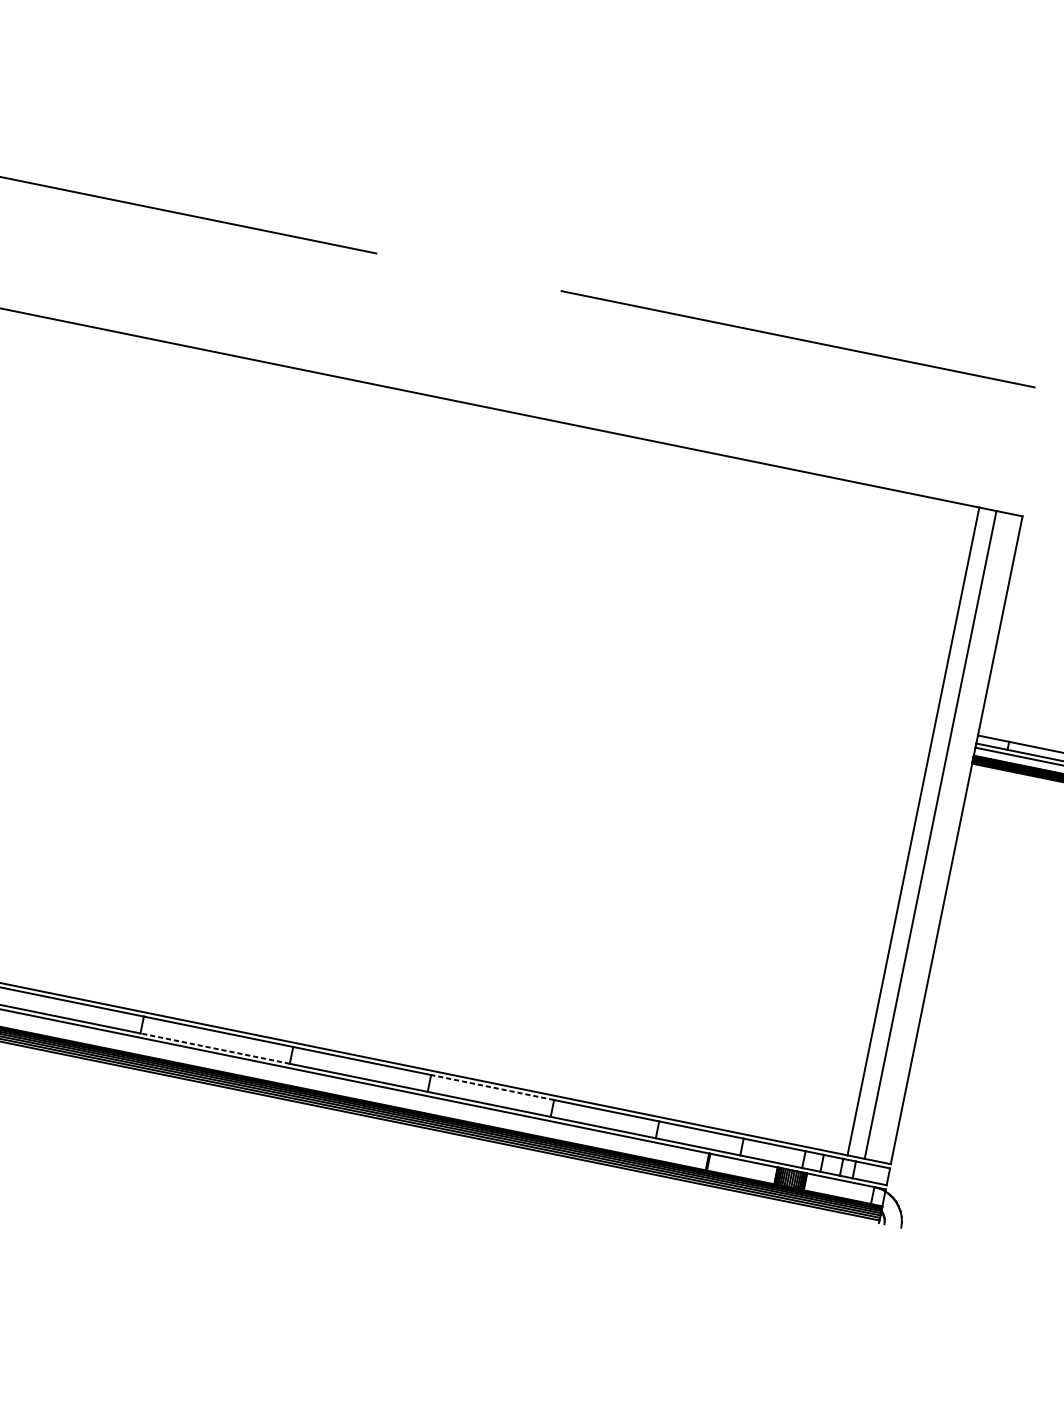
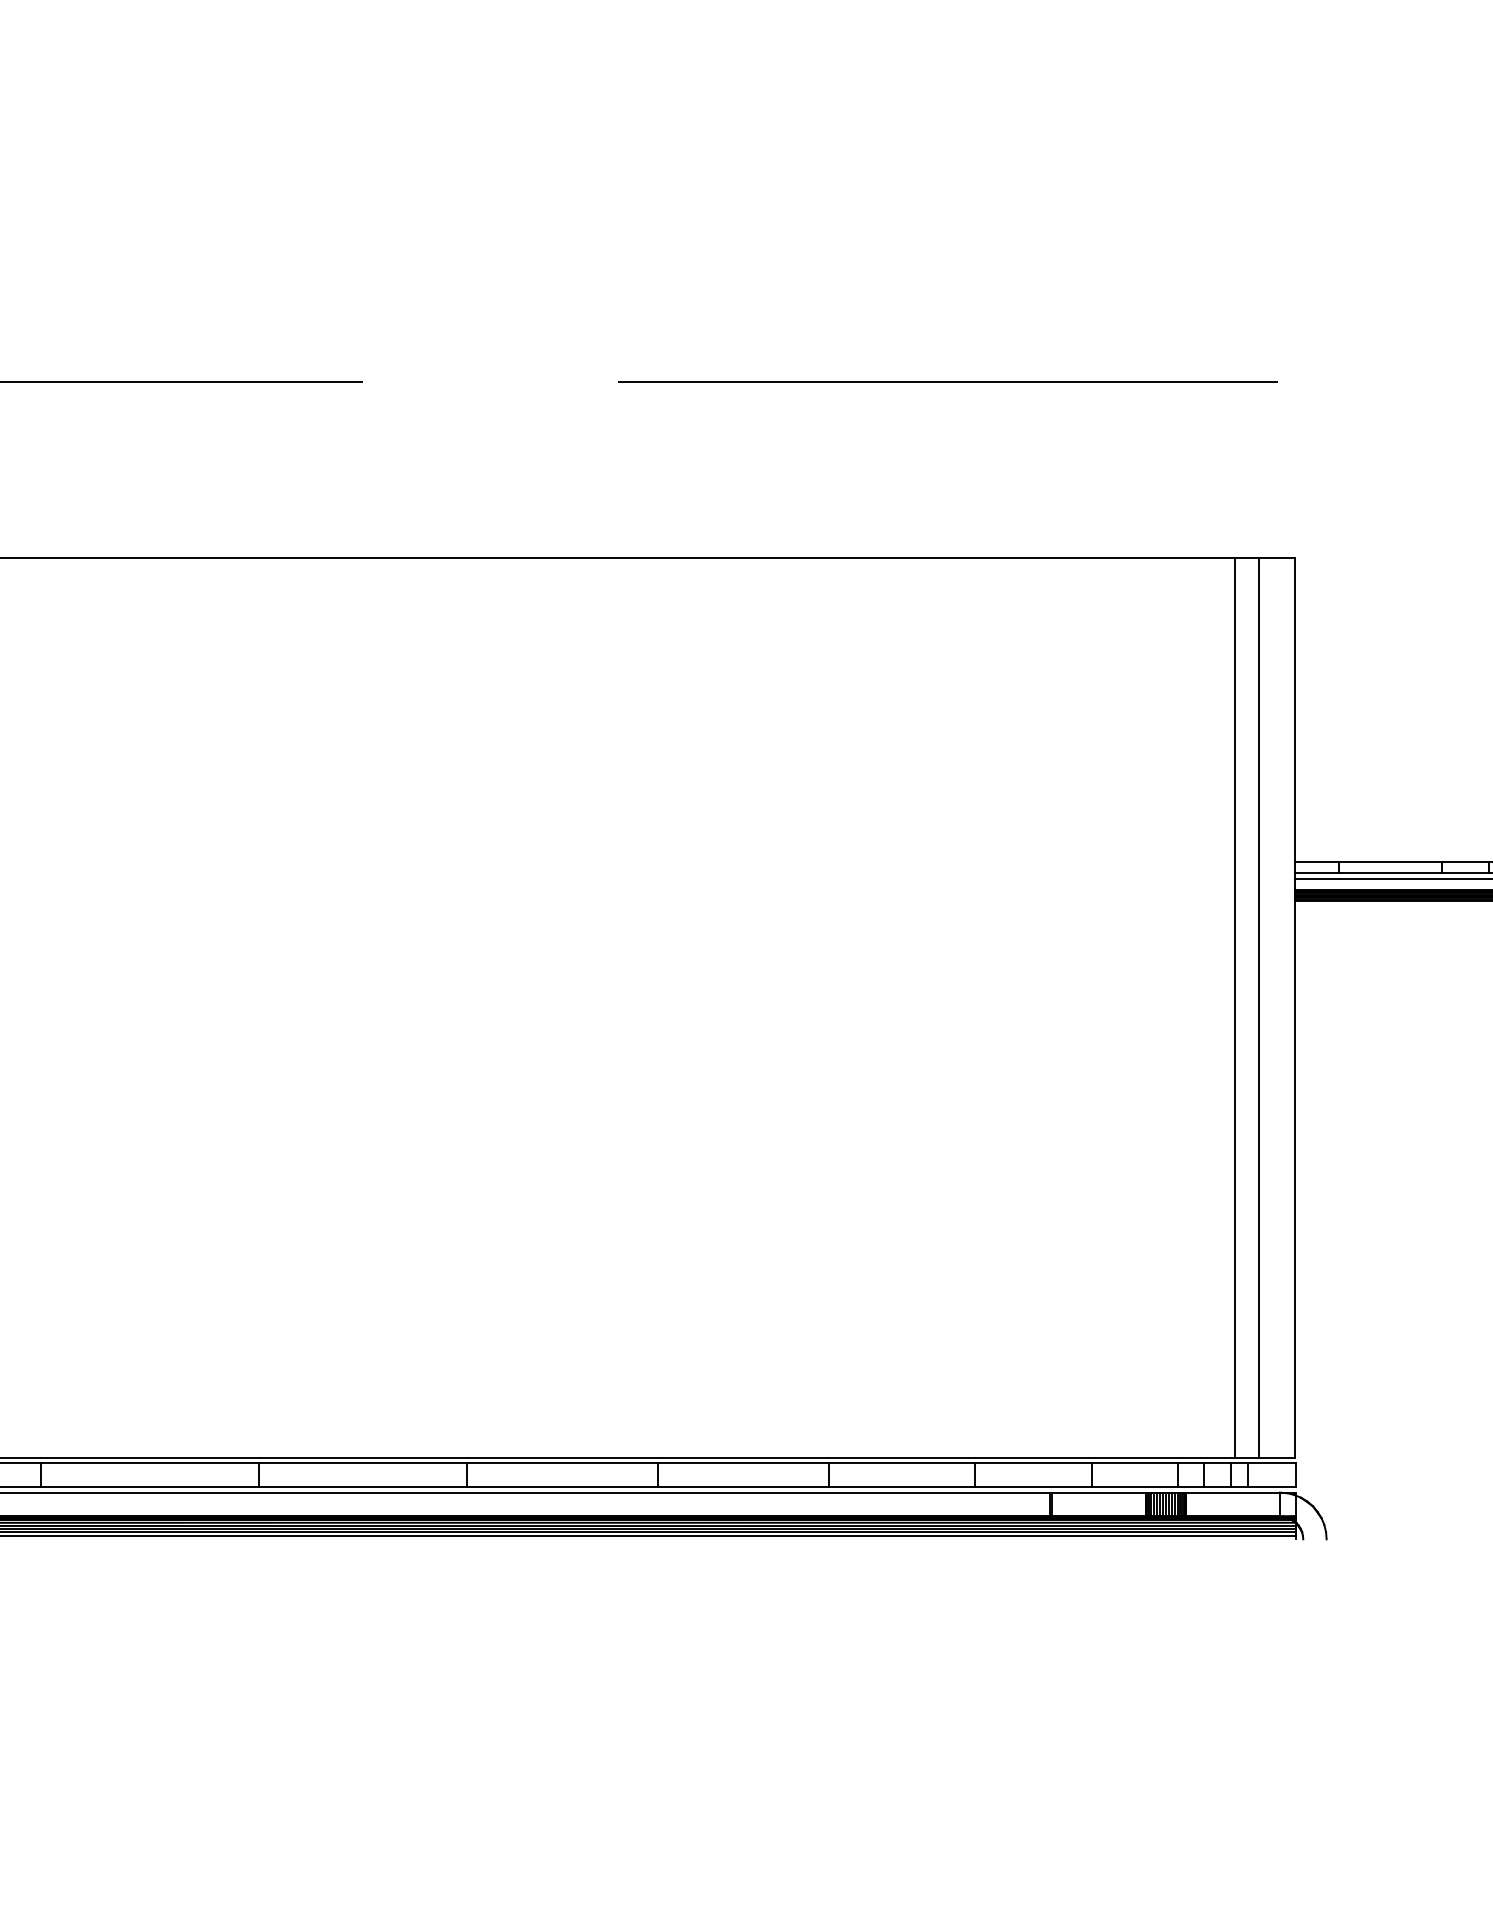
line: (214, 1048) -> (362, 1486), dashed -> solid
line: (492, 1087) -> (743, 1463), dashed -> solid

